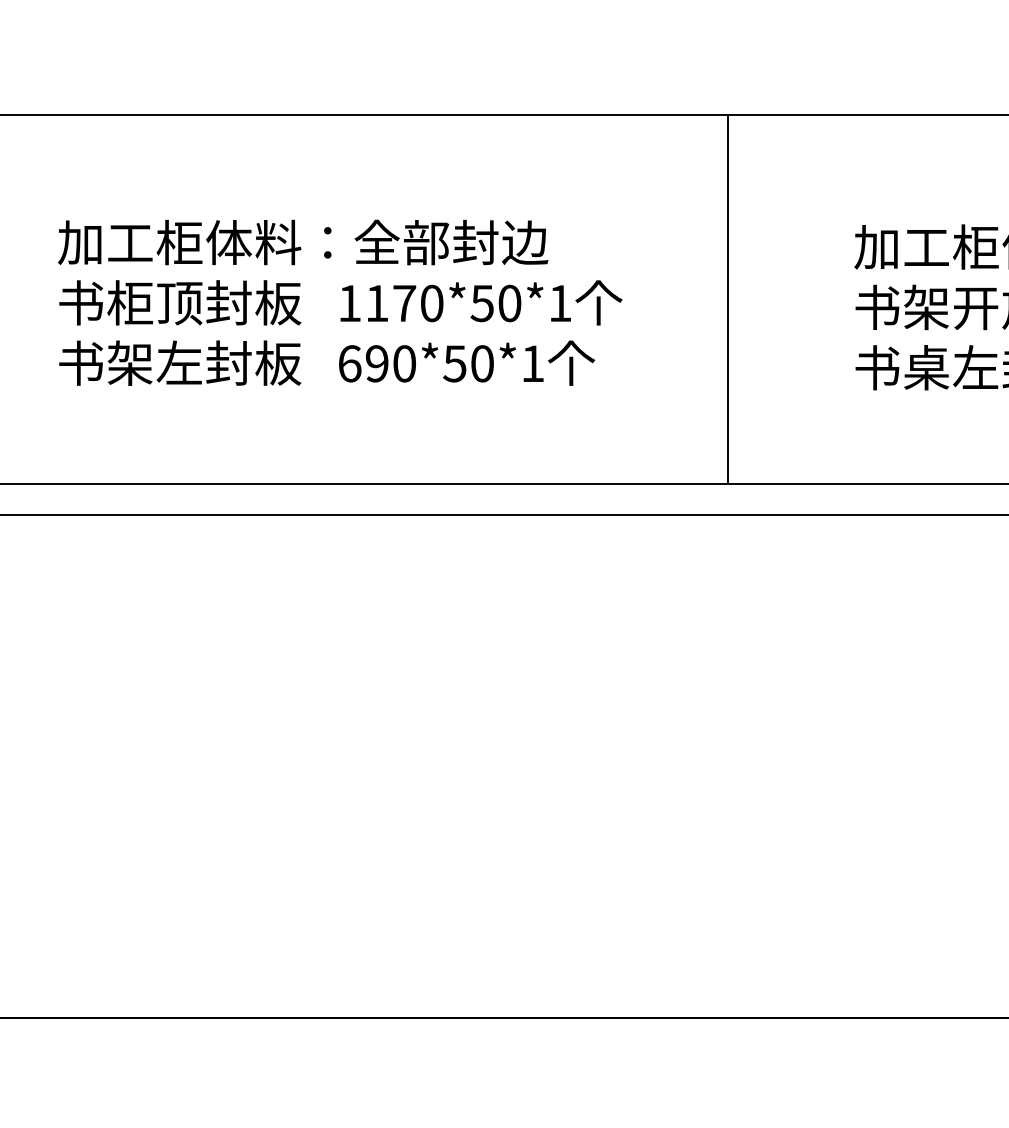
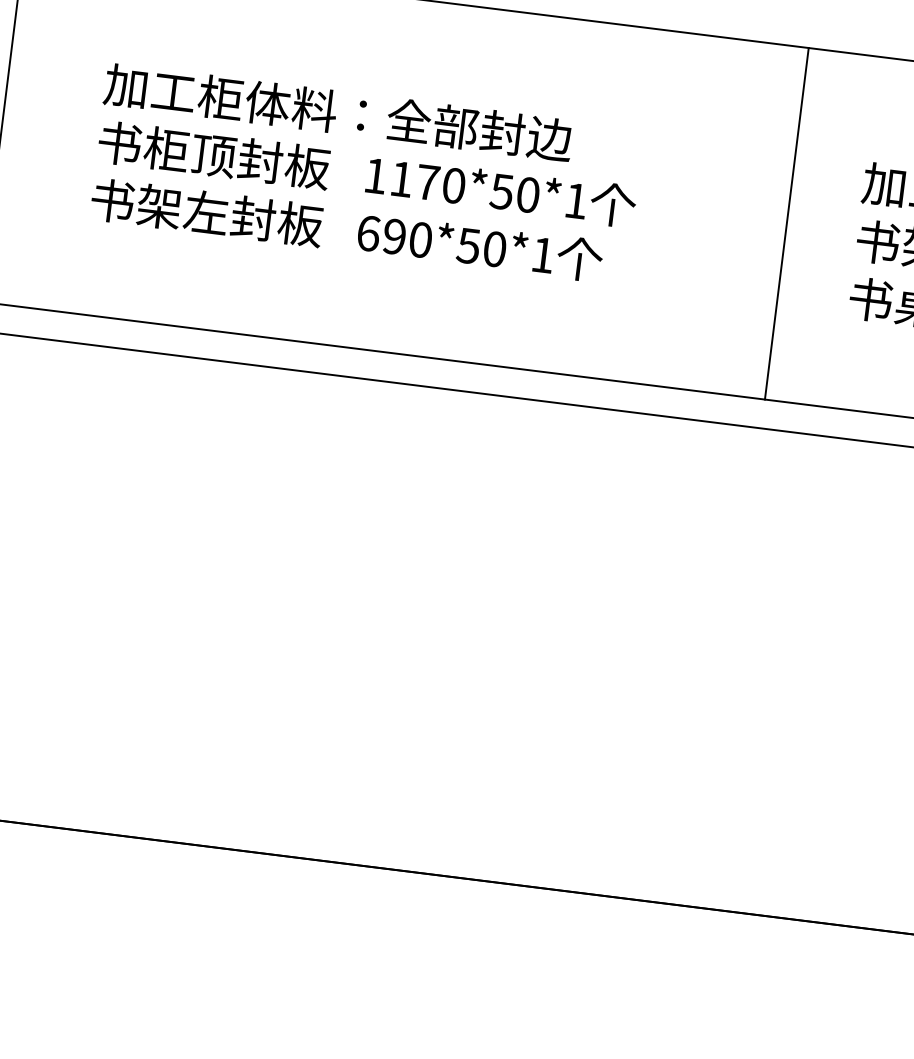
line: (727, 299) -> (786, 223), moved

